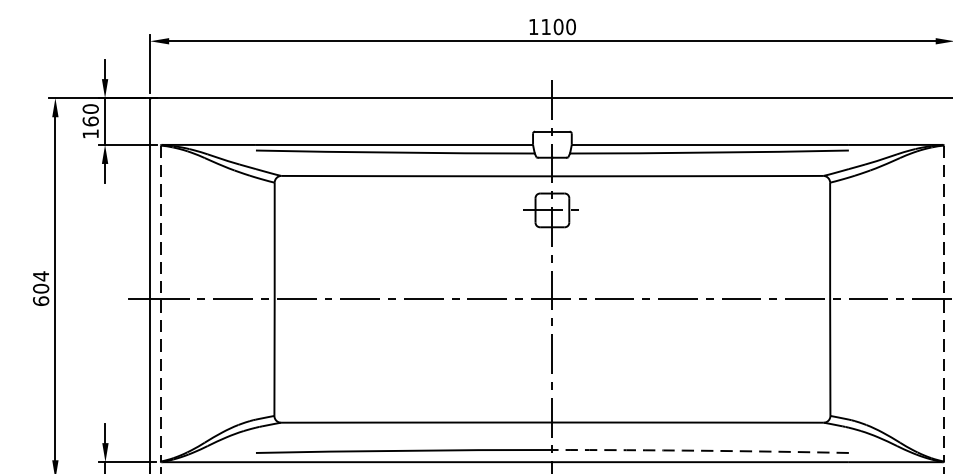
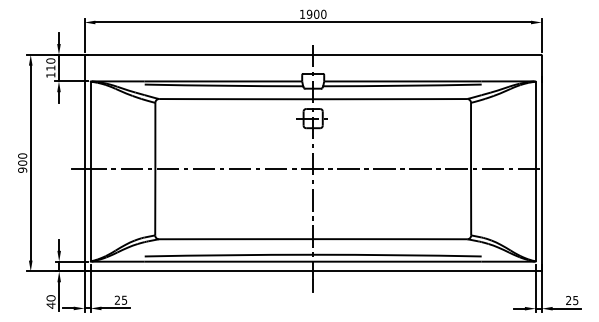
text: (545, 25) -> (309, 13), 1100 -> 1900
text: (90, 120) -> (50, 67), 160 -> 110
text: (40, 287) -> (22, 162), 604 -> 900
line: (160, 303) -> (90, 171), dashed -> solid
line: (943, 303) -> (535, 171), dashed -> solid
arc: (700, 451) -> (397, 255), dashed -> solid

